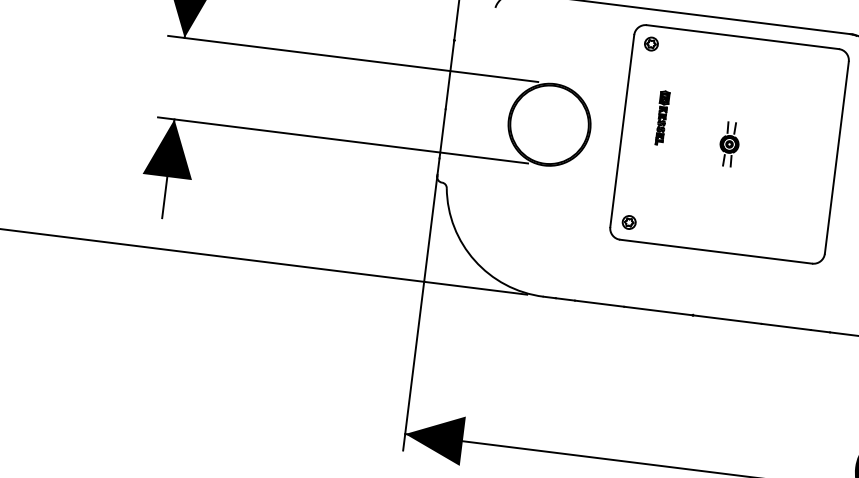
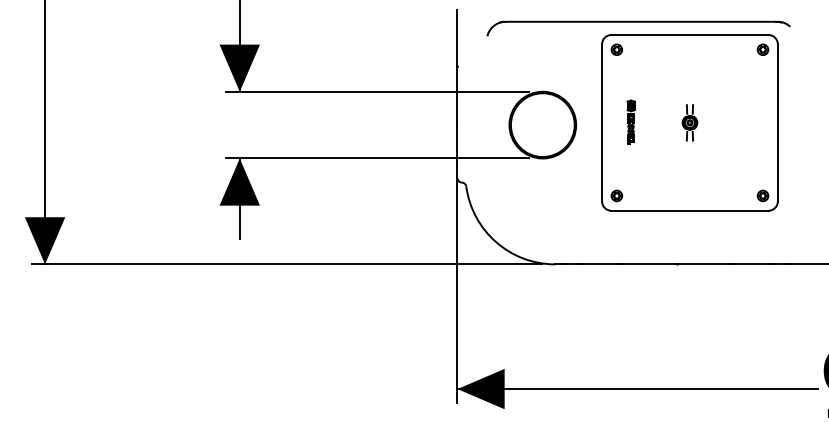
part: (829, 65) -> (762, 49), added
part: (661, 116) -> (630, 121), moved
part: (807, 244) -> (762, 195), added

